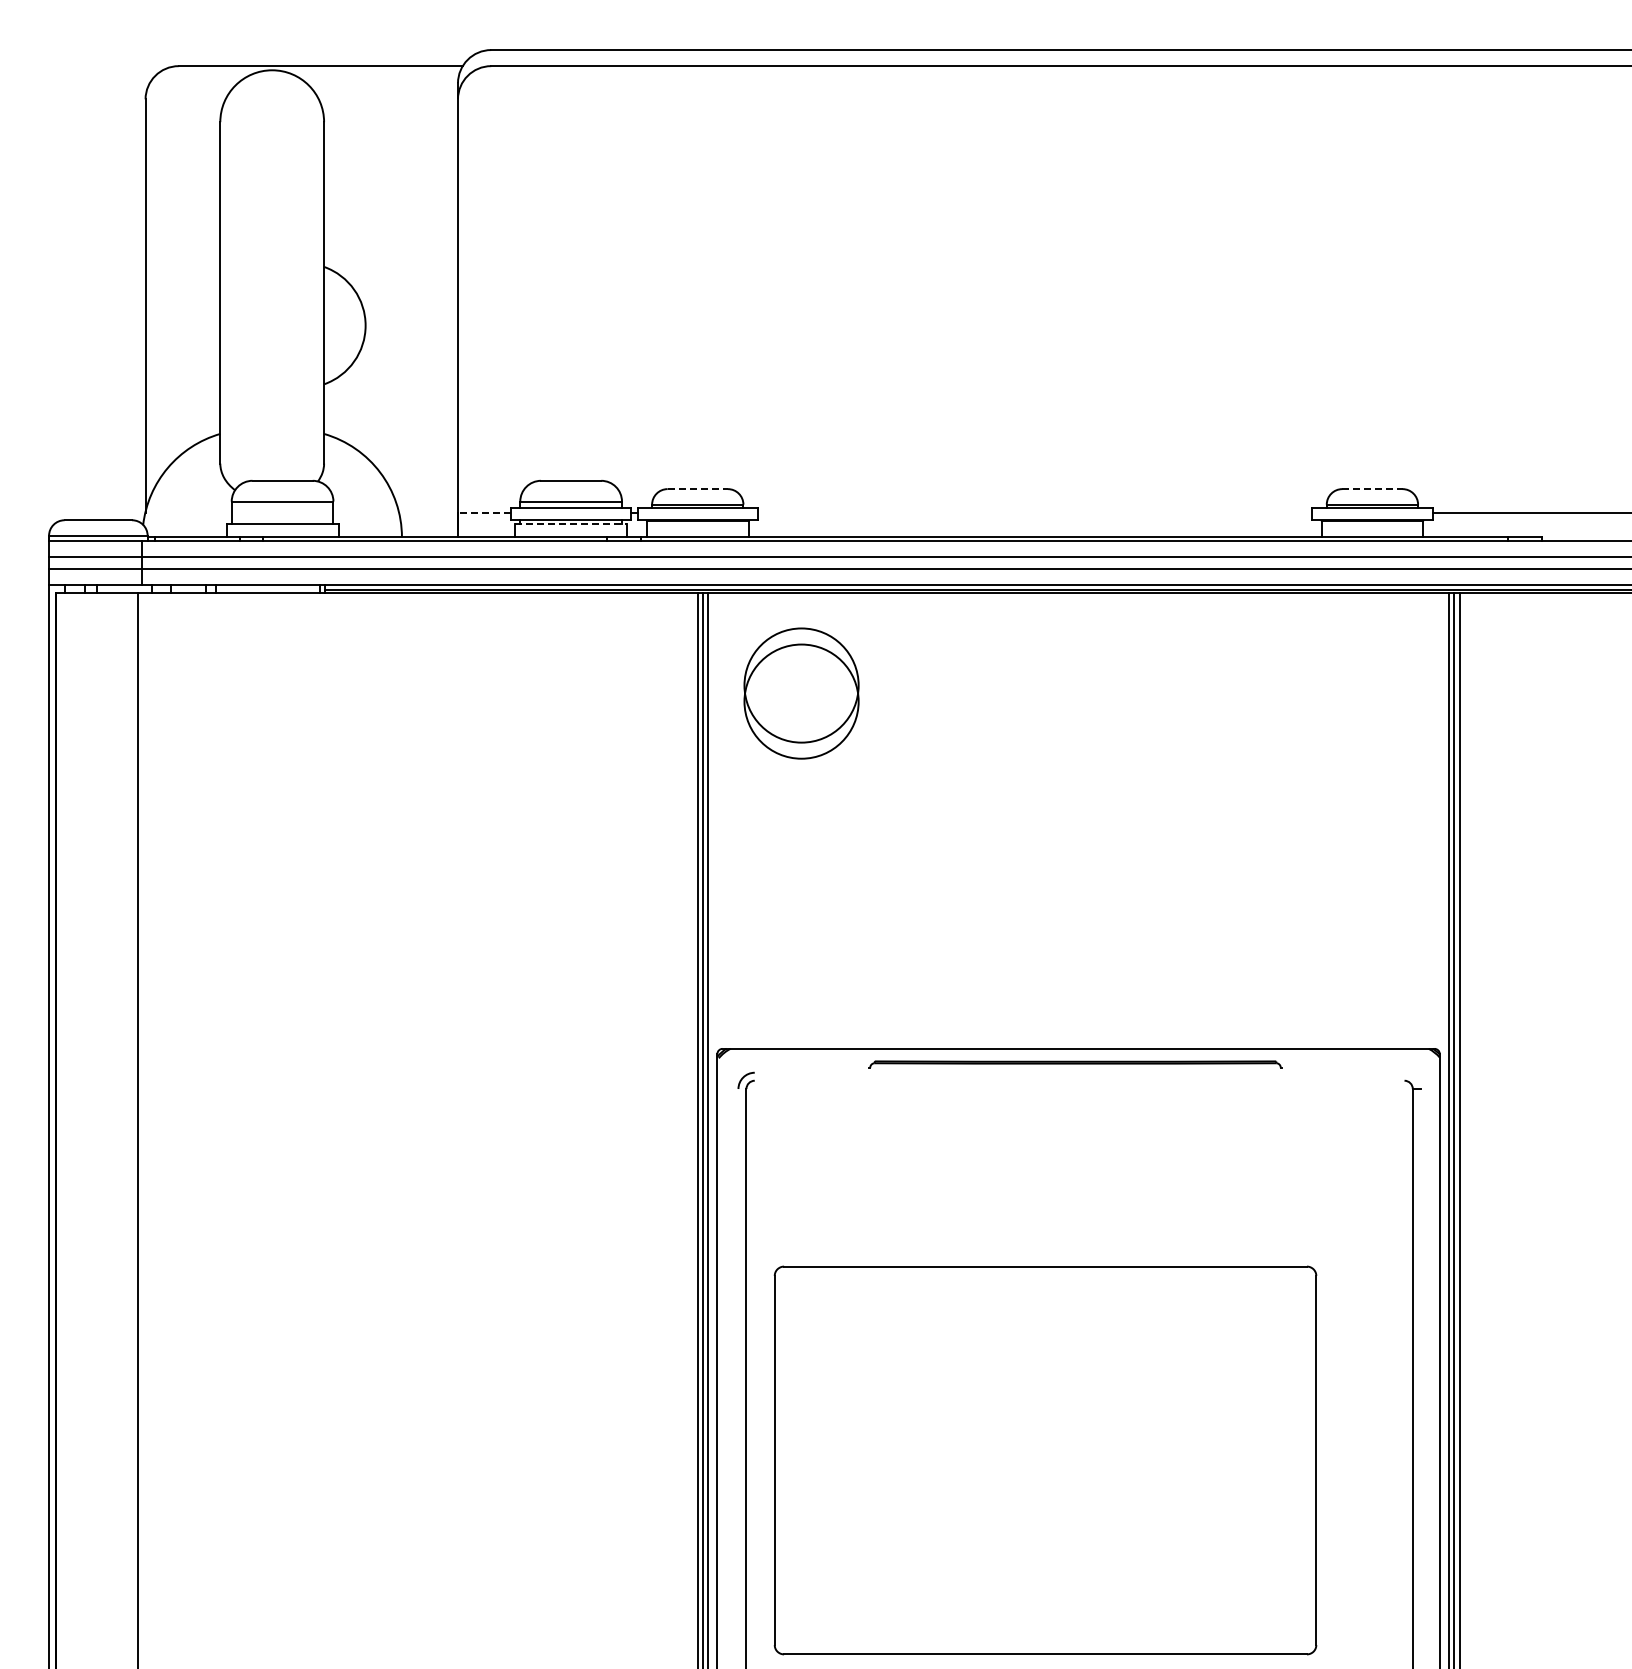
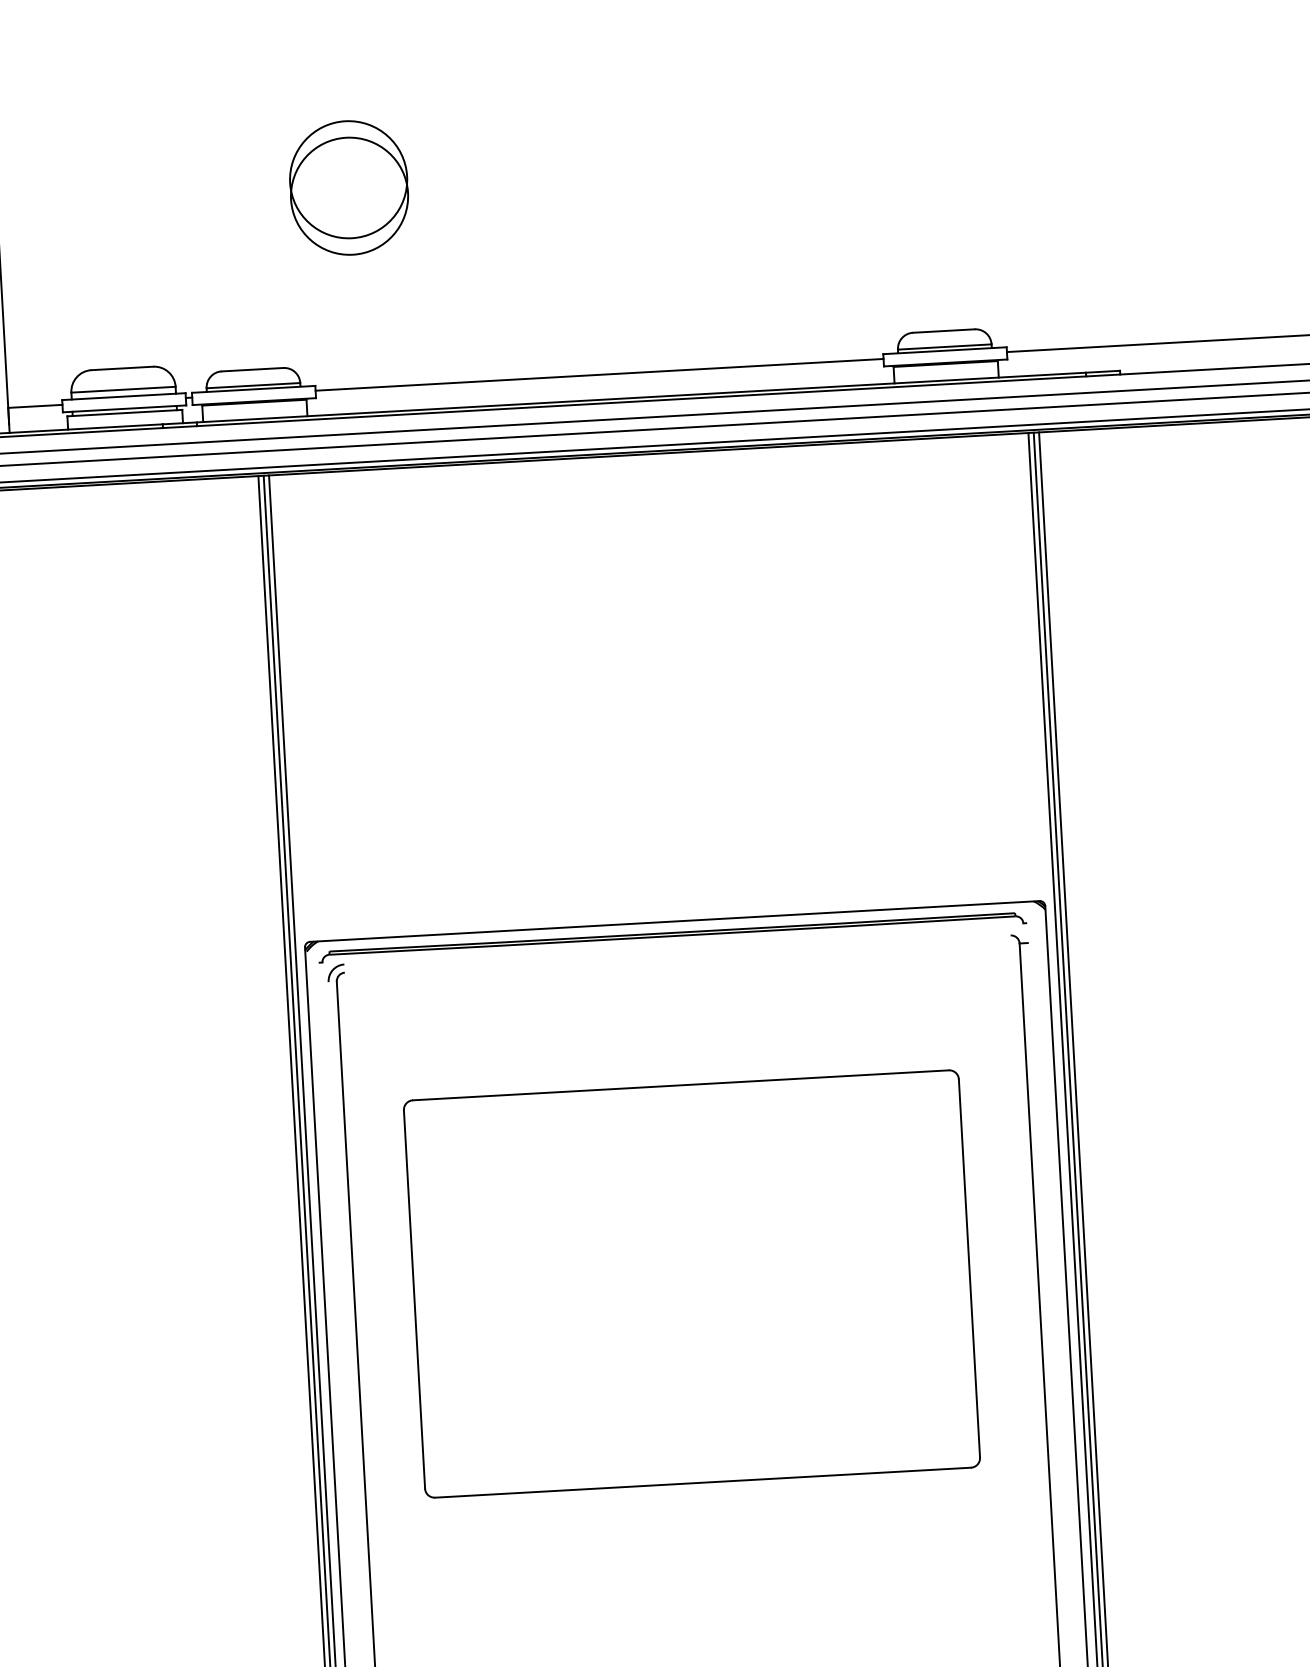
line: (698, 489) -> (253, 370), dashed -> solid
line: (1372, 489) -> (943, 331), dashed -> solid
line: (483, 512) -> (34, 405), dashed -> solid
line: (1034, 512) -> (598, 374), added
line: (571, 524) -> (125, 413), dashed -> solid
part: (801, 693) -> (349, 187), moved
part: (1075, 1064) -> (672, 937), size x1.67
part: (1045, 1460) -> (691, 1284), moved

